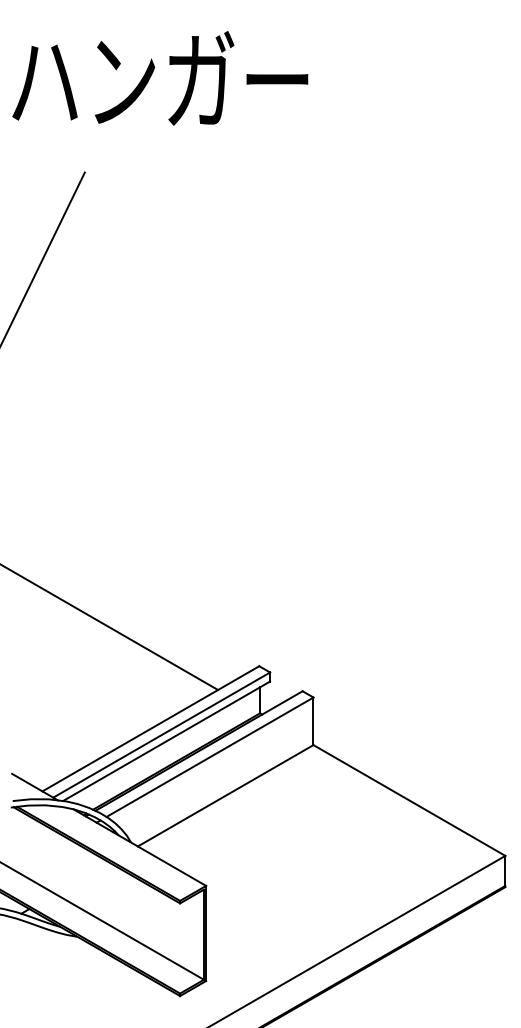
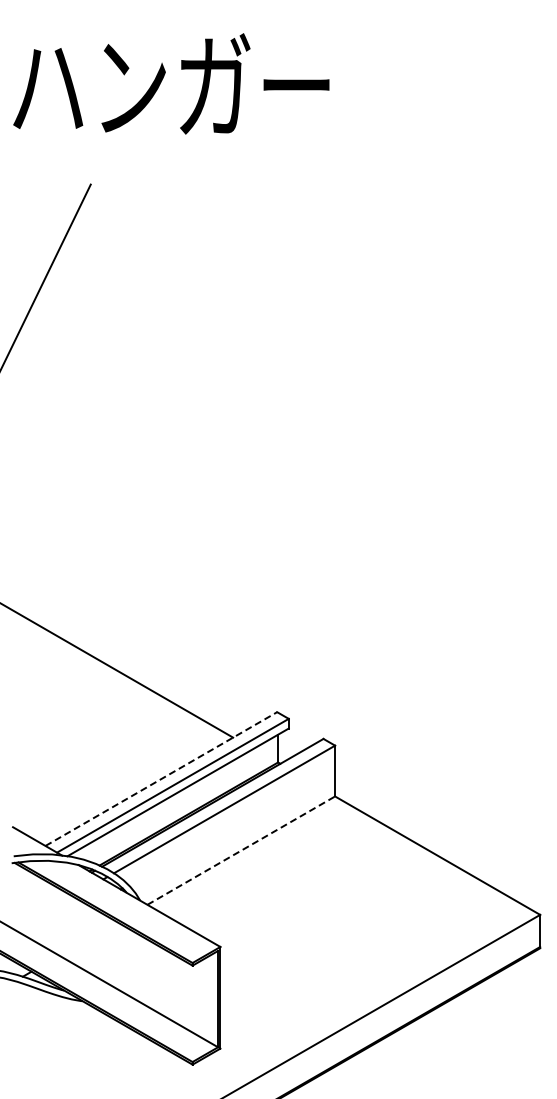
line: (151, 729) -> (161, 779), solid -> dashed
line: (225, 795) -> (241, 850), solid -> dashed

